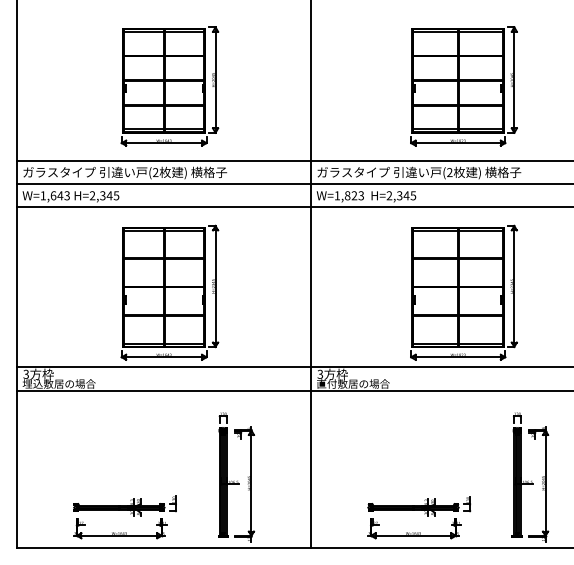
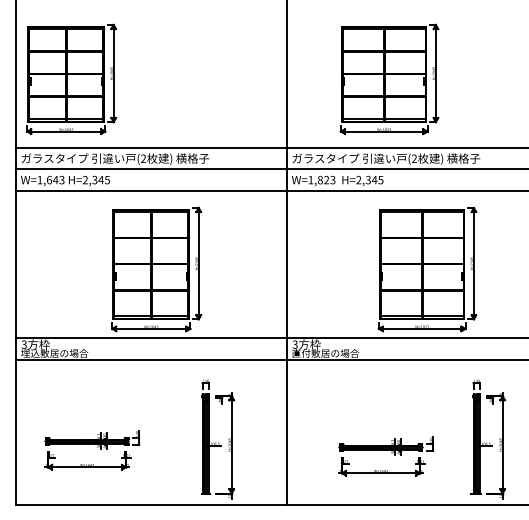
part: (169, 85) -> (71, 78), moved
part: (463, 85) -> (389, 78), moved
part: (125, 517) -> (92, 450), moved
part: (419, 517) -> (386, 456), moved

